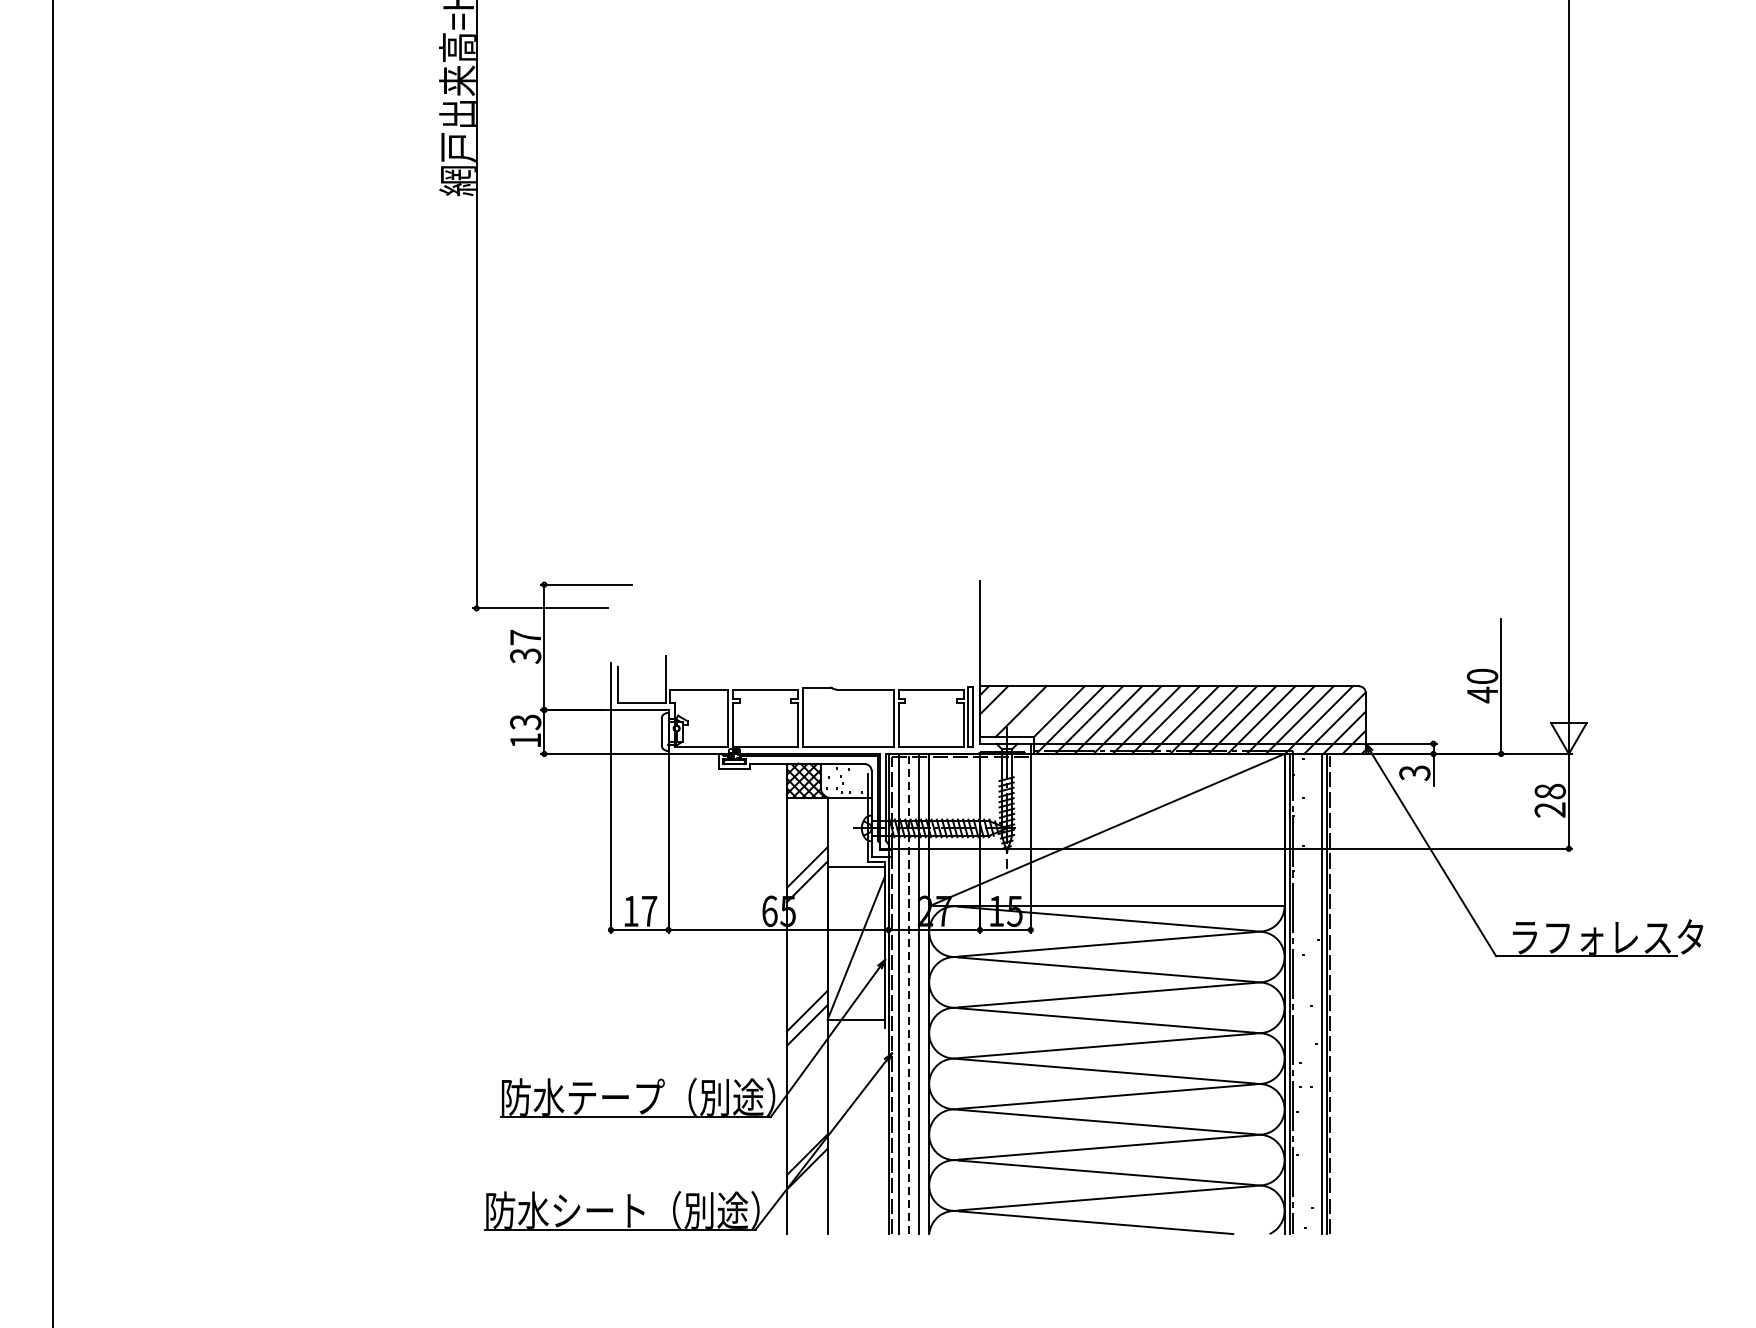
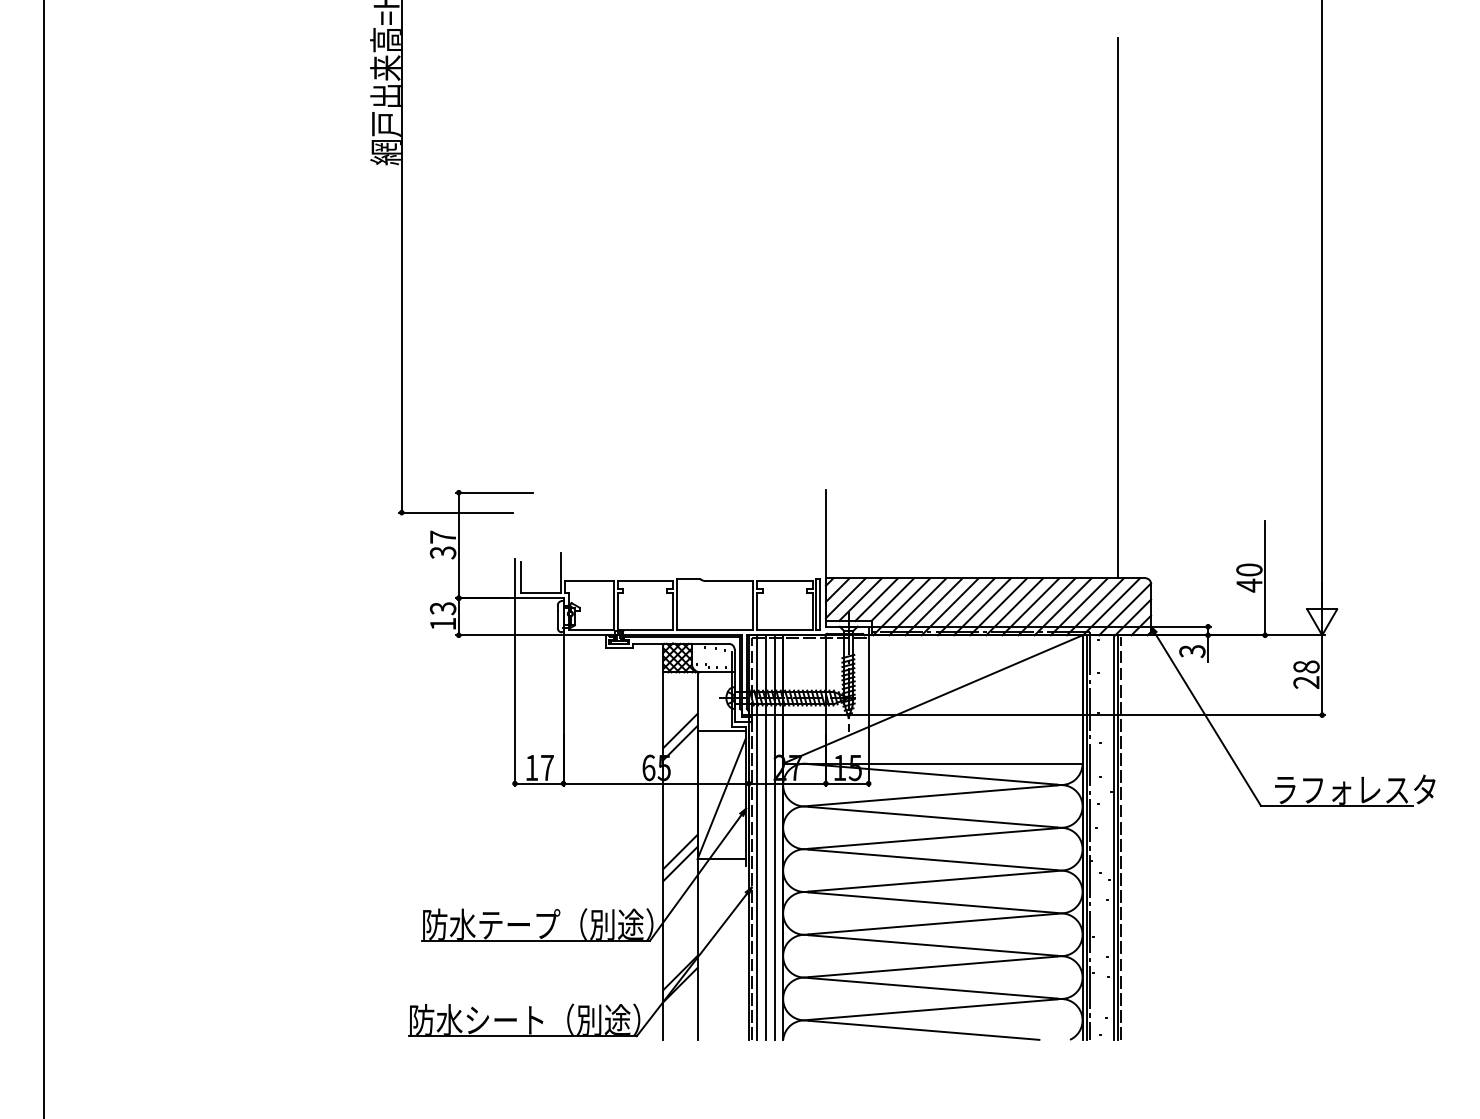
line: (1327, 364) -> (1118, 307), added
line: (1003, 710) -> (845, 598), added
line: (1039, 711) -> (876, 599), added
line: (909, 993) -> (766, 837), dashed -> solid

